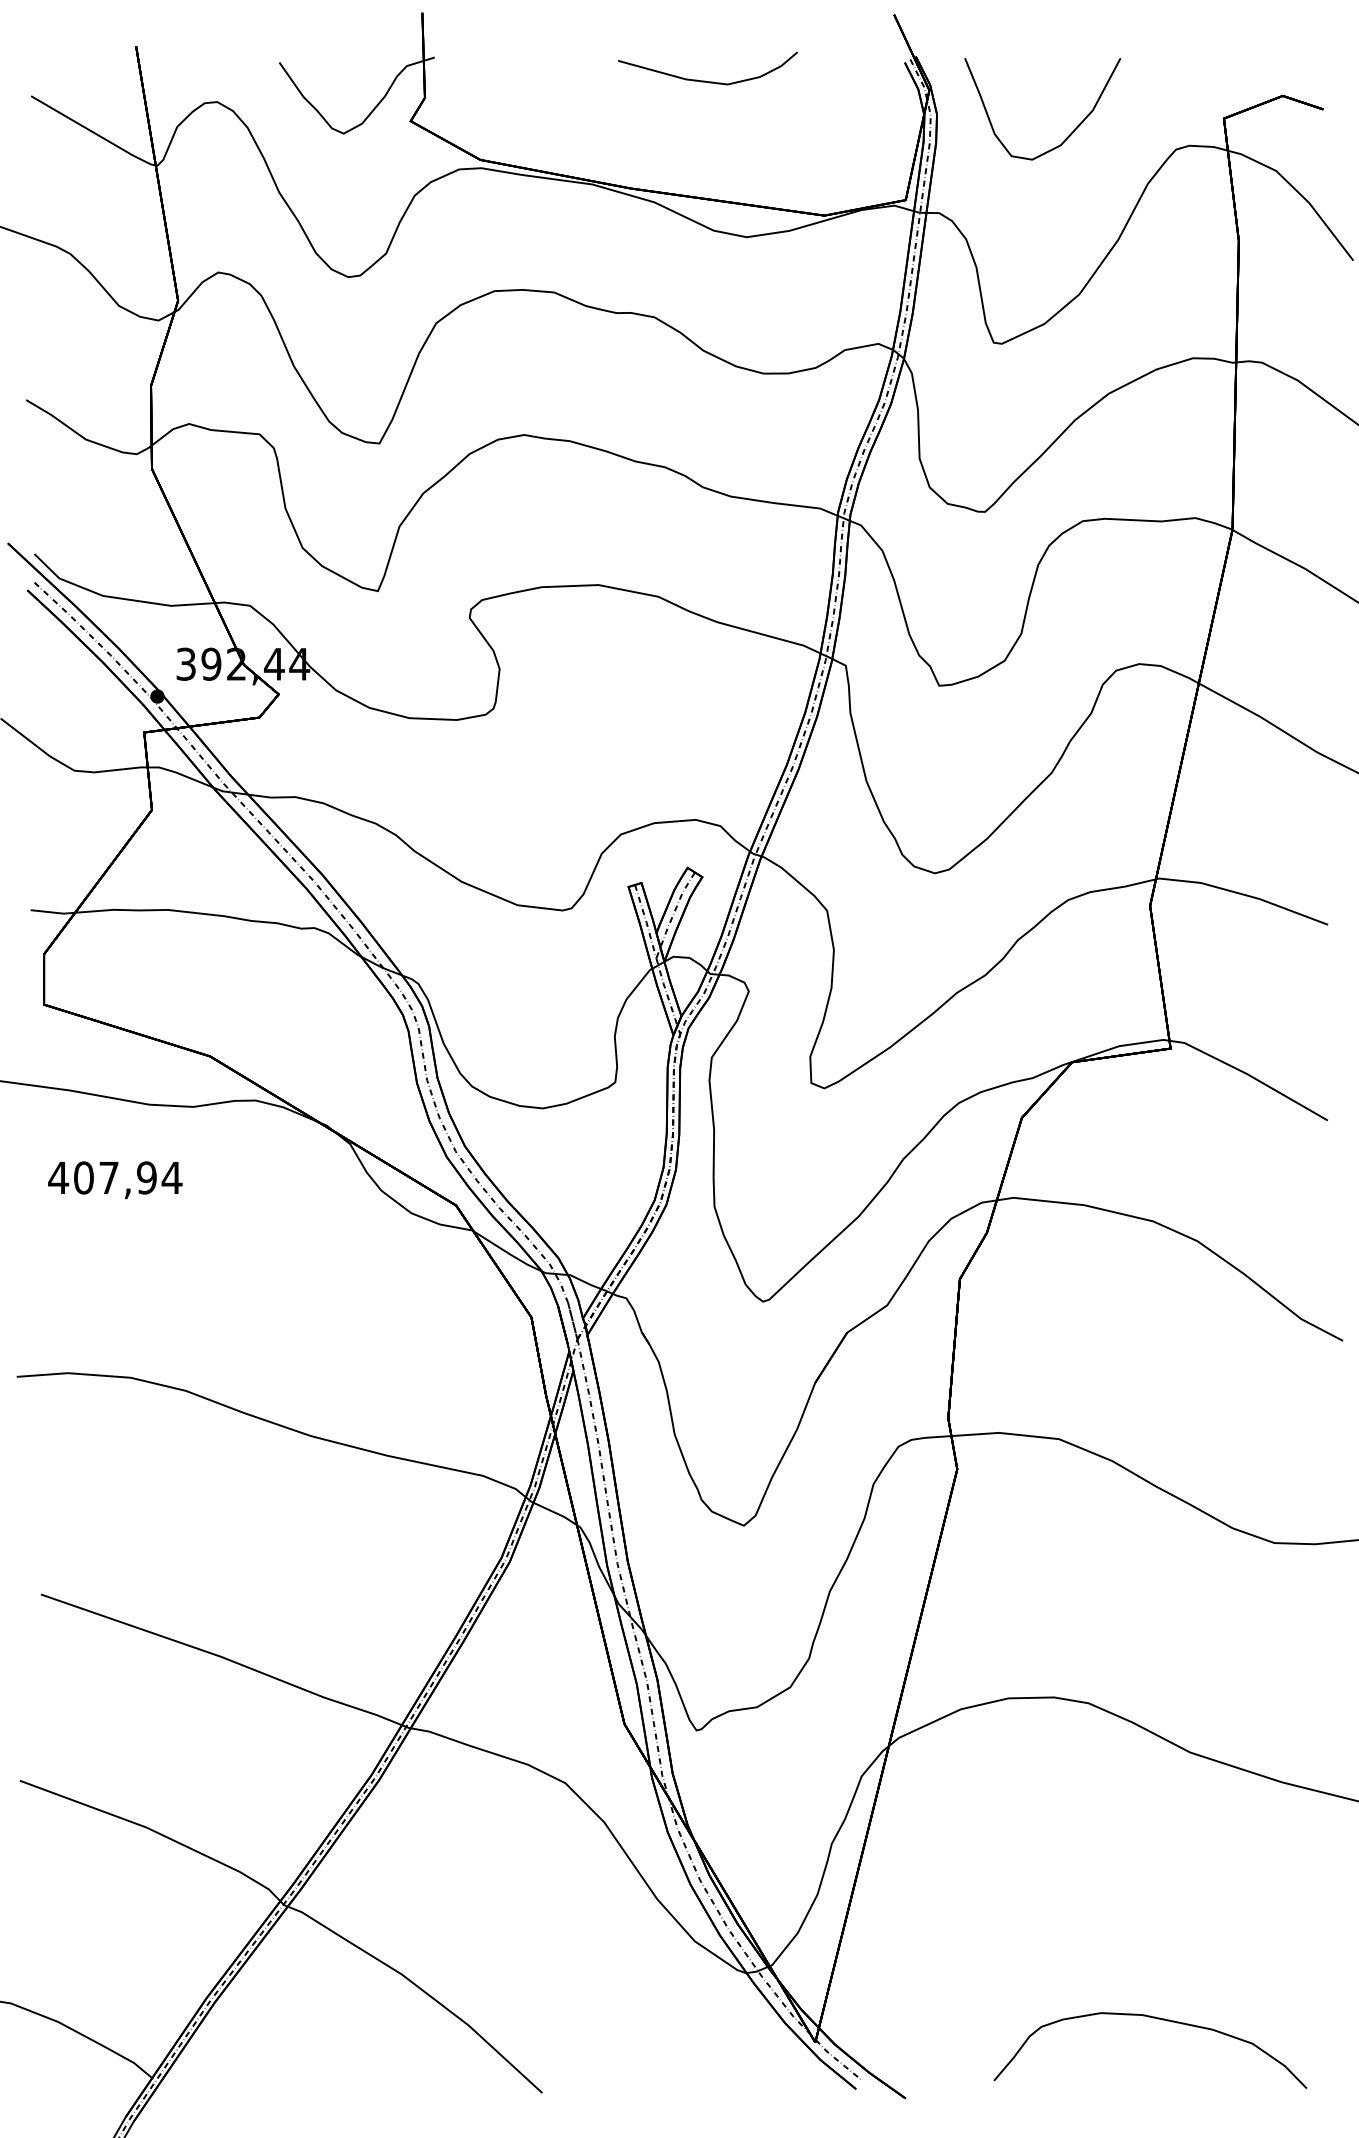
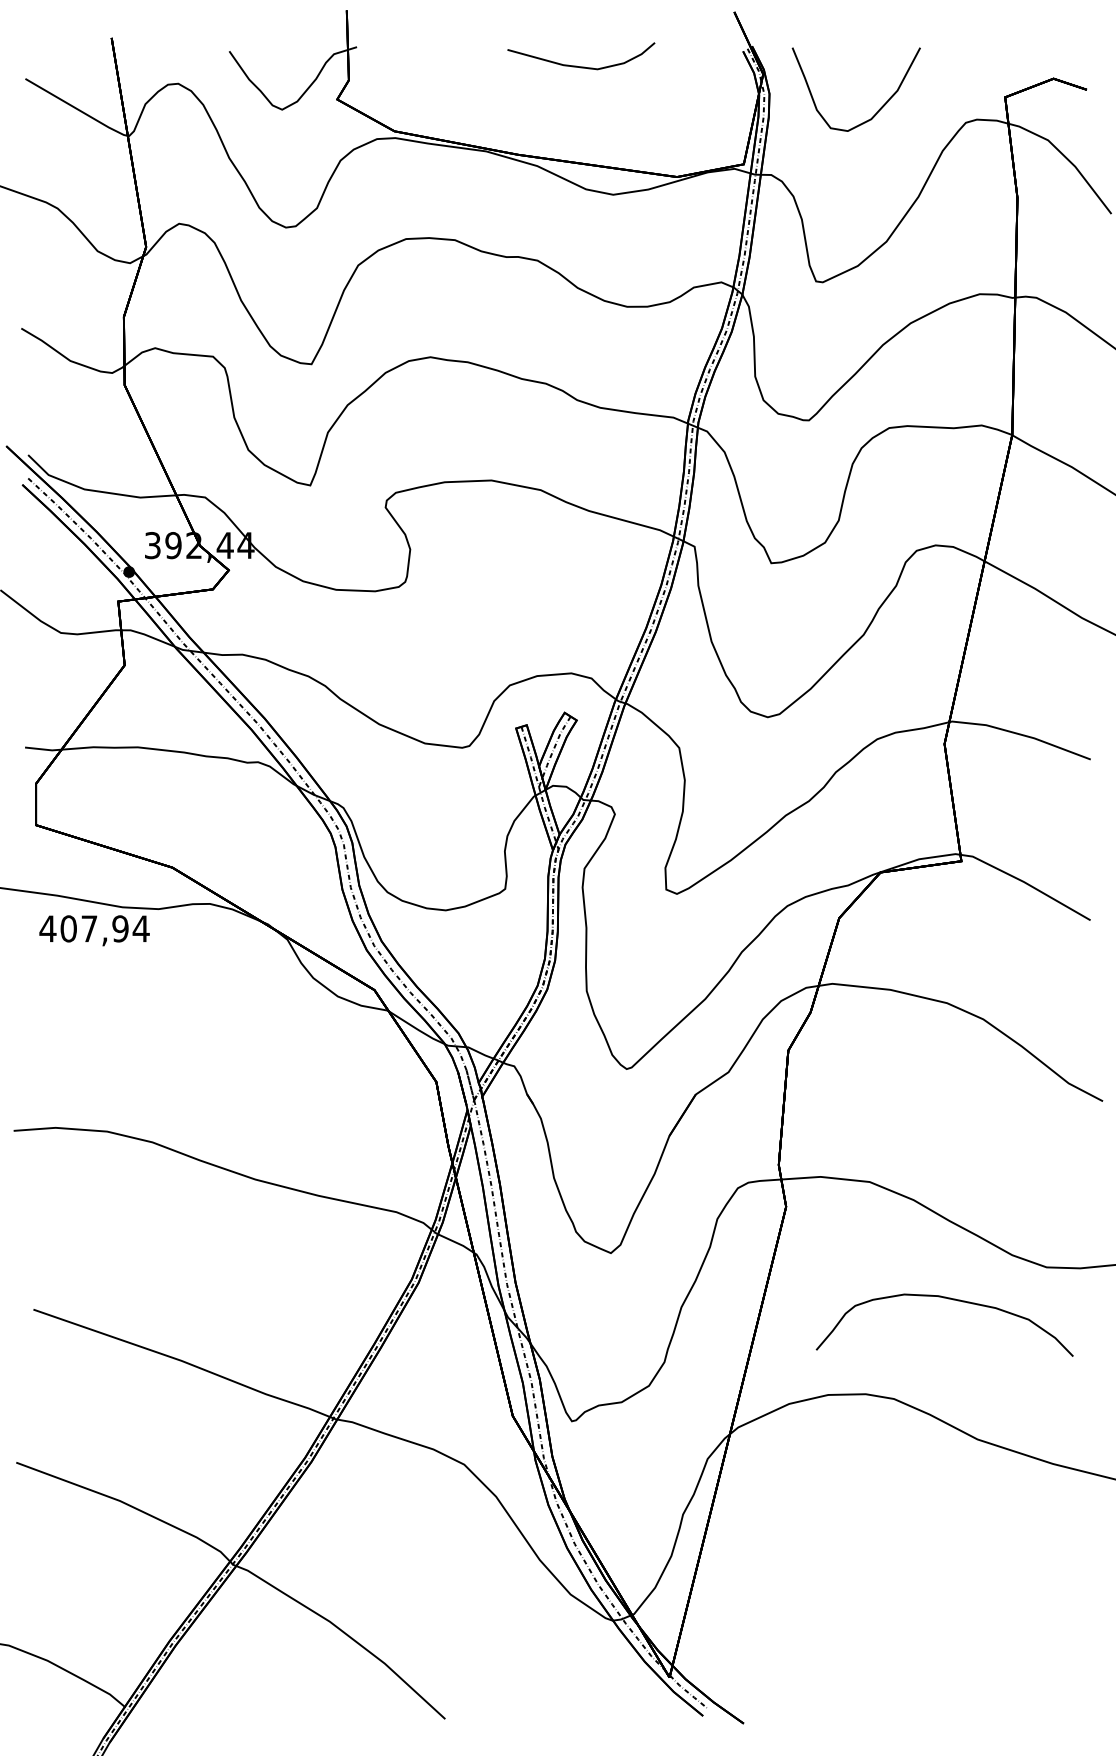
text: (115, 1180) -> (94, 930), moved
curve: (1157, 2019) -> (950, 1299), moved

